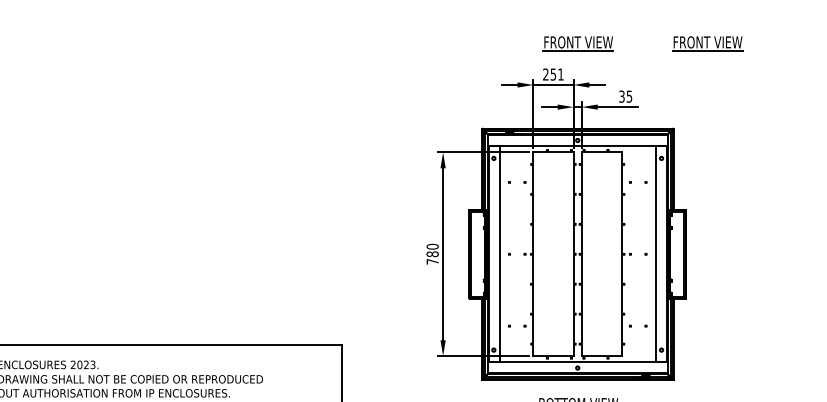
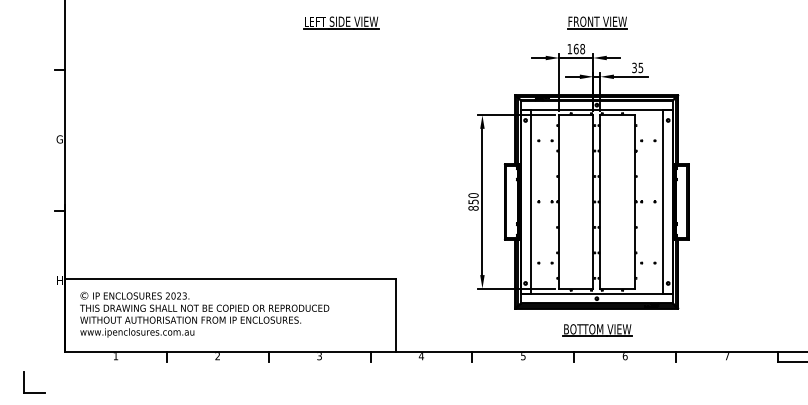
part: (277, 43) -> (341, 22), added
part: (707, 43) -> (707, 22), removed
text: (553, 73) -> (576, 48), 251 -> 168
text: (432, 257) -> (473, 204), 780 -> 850

